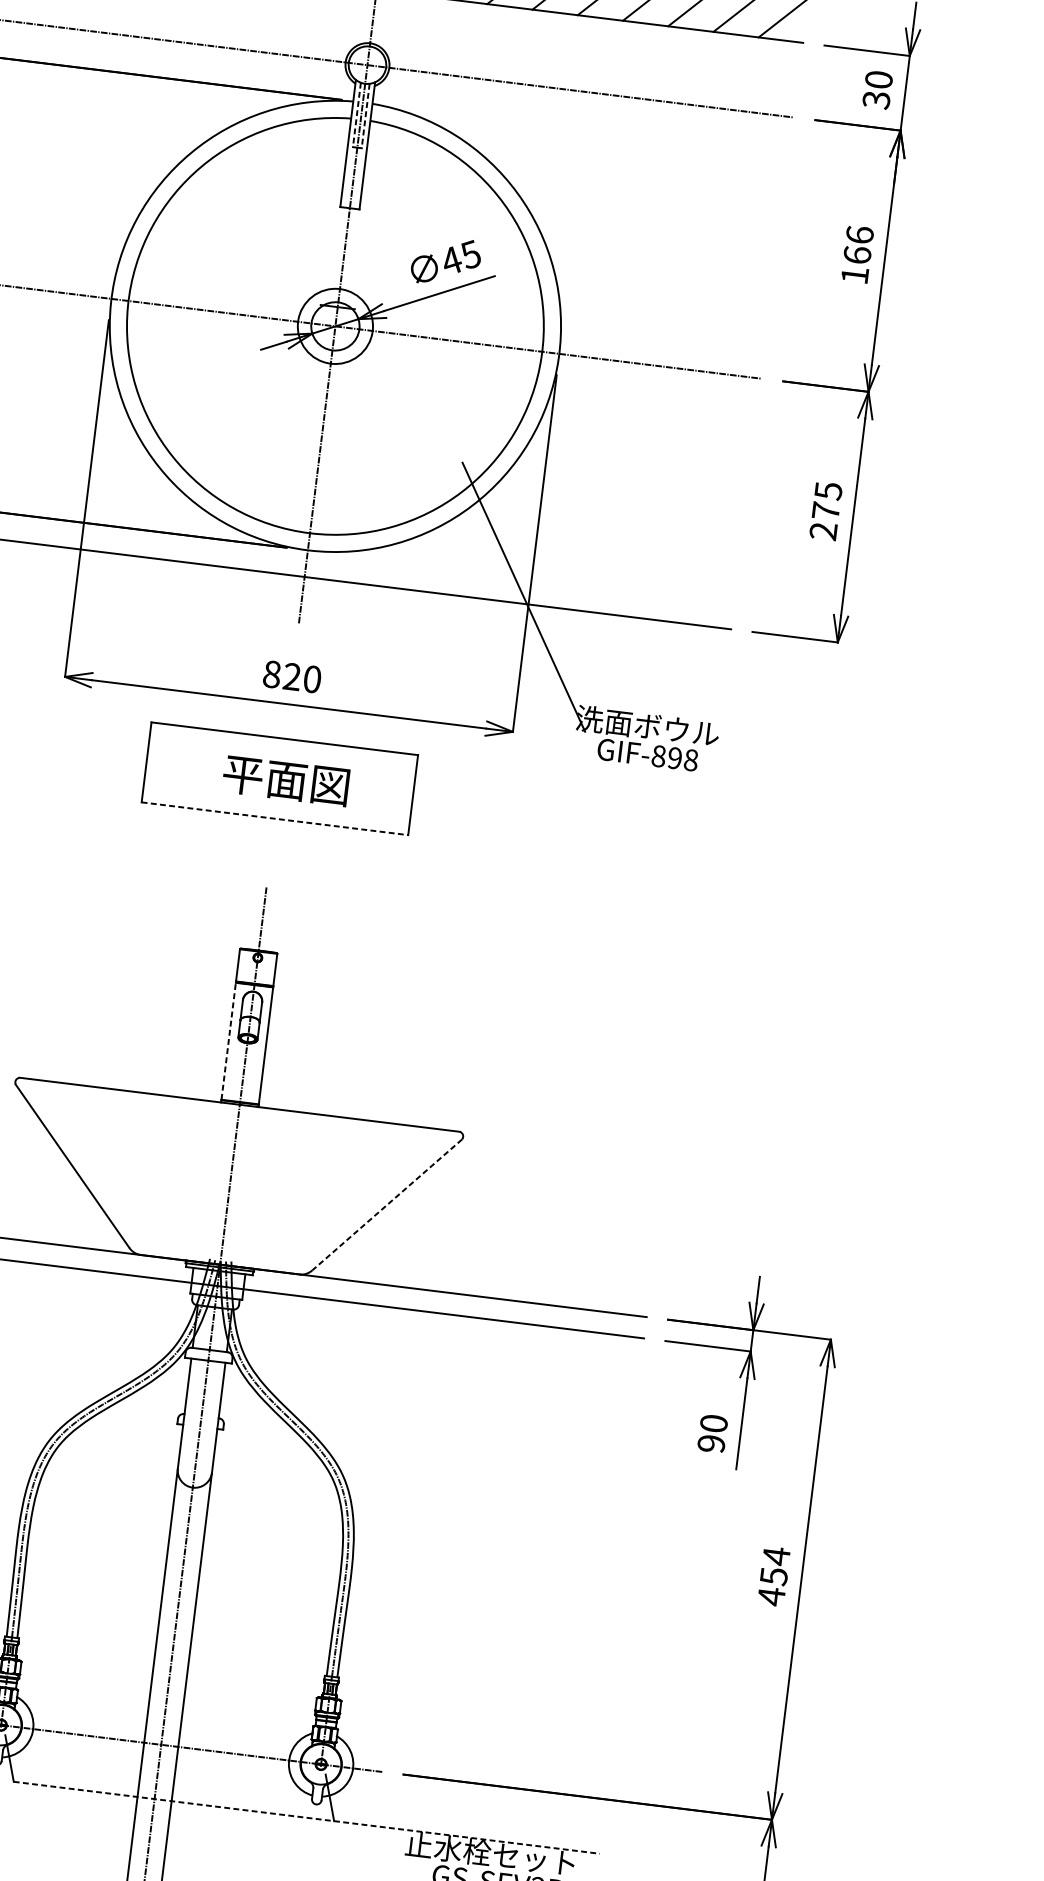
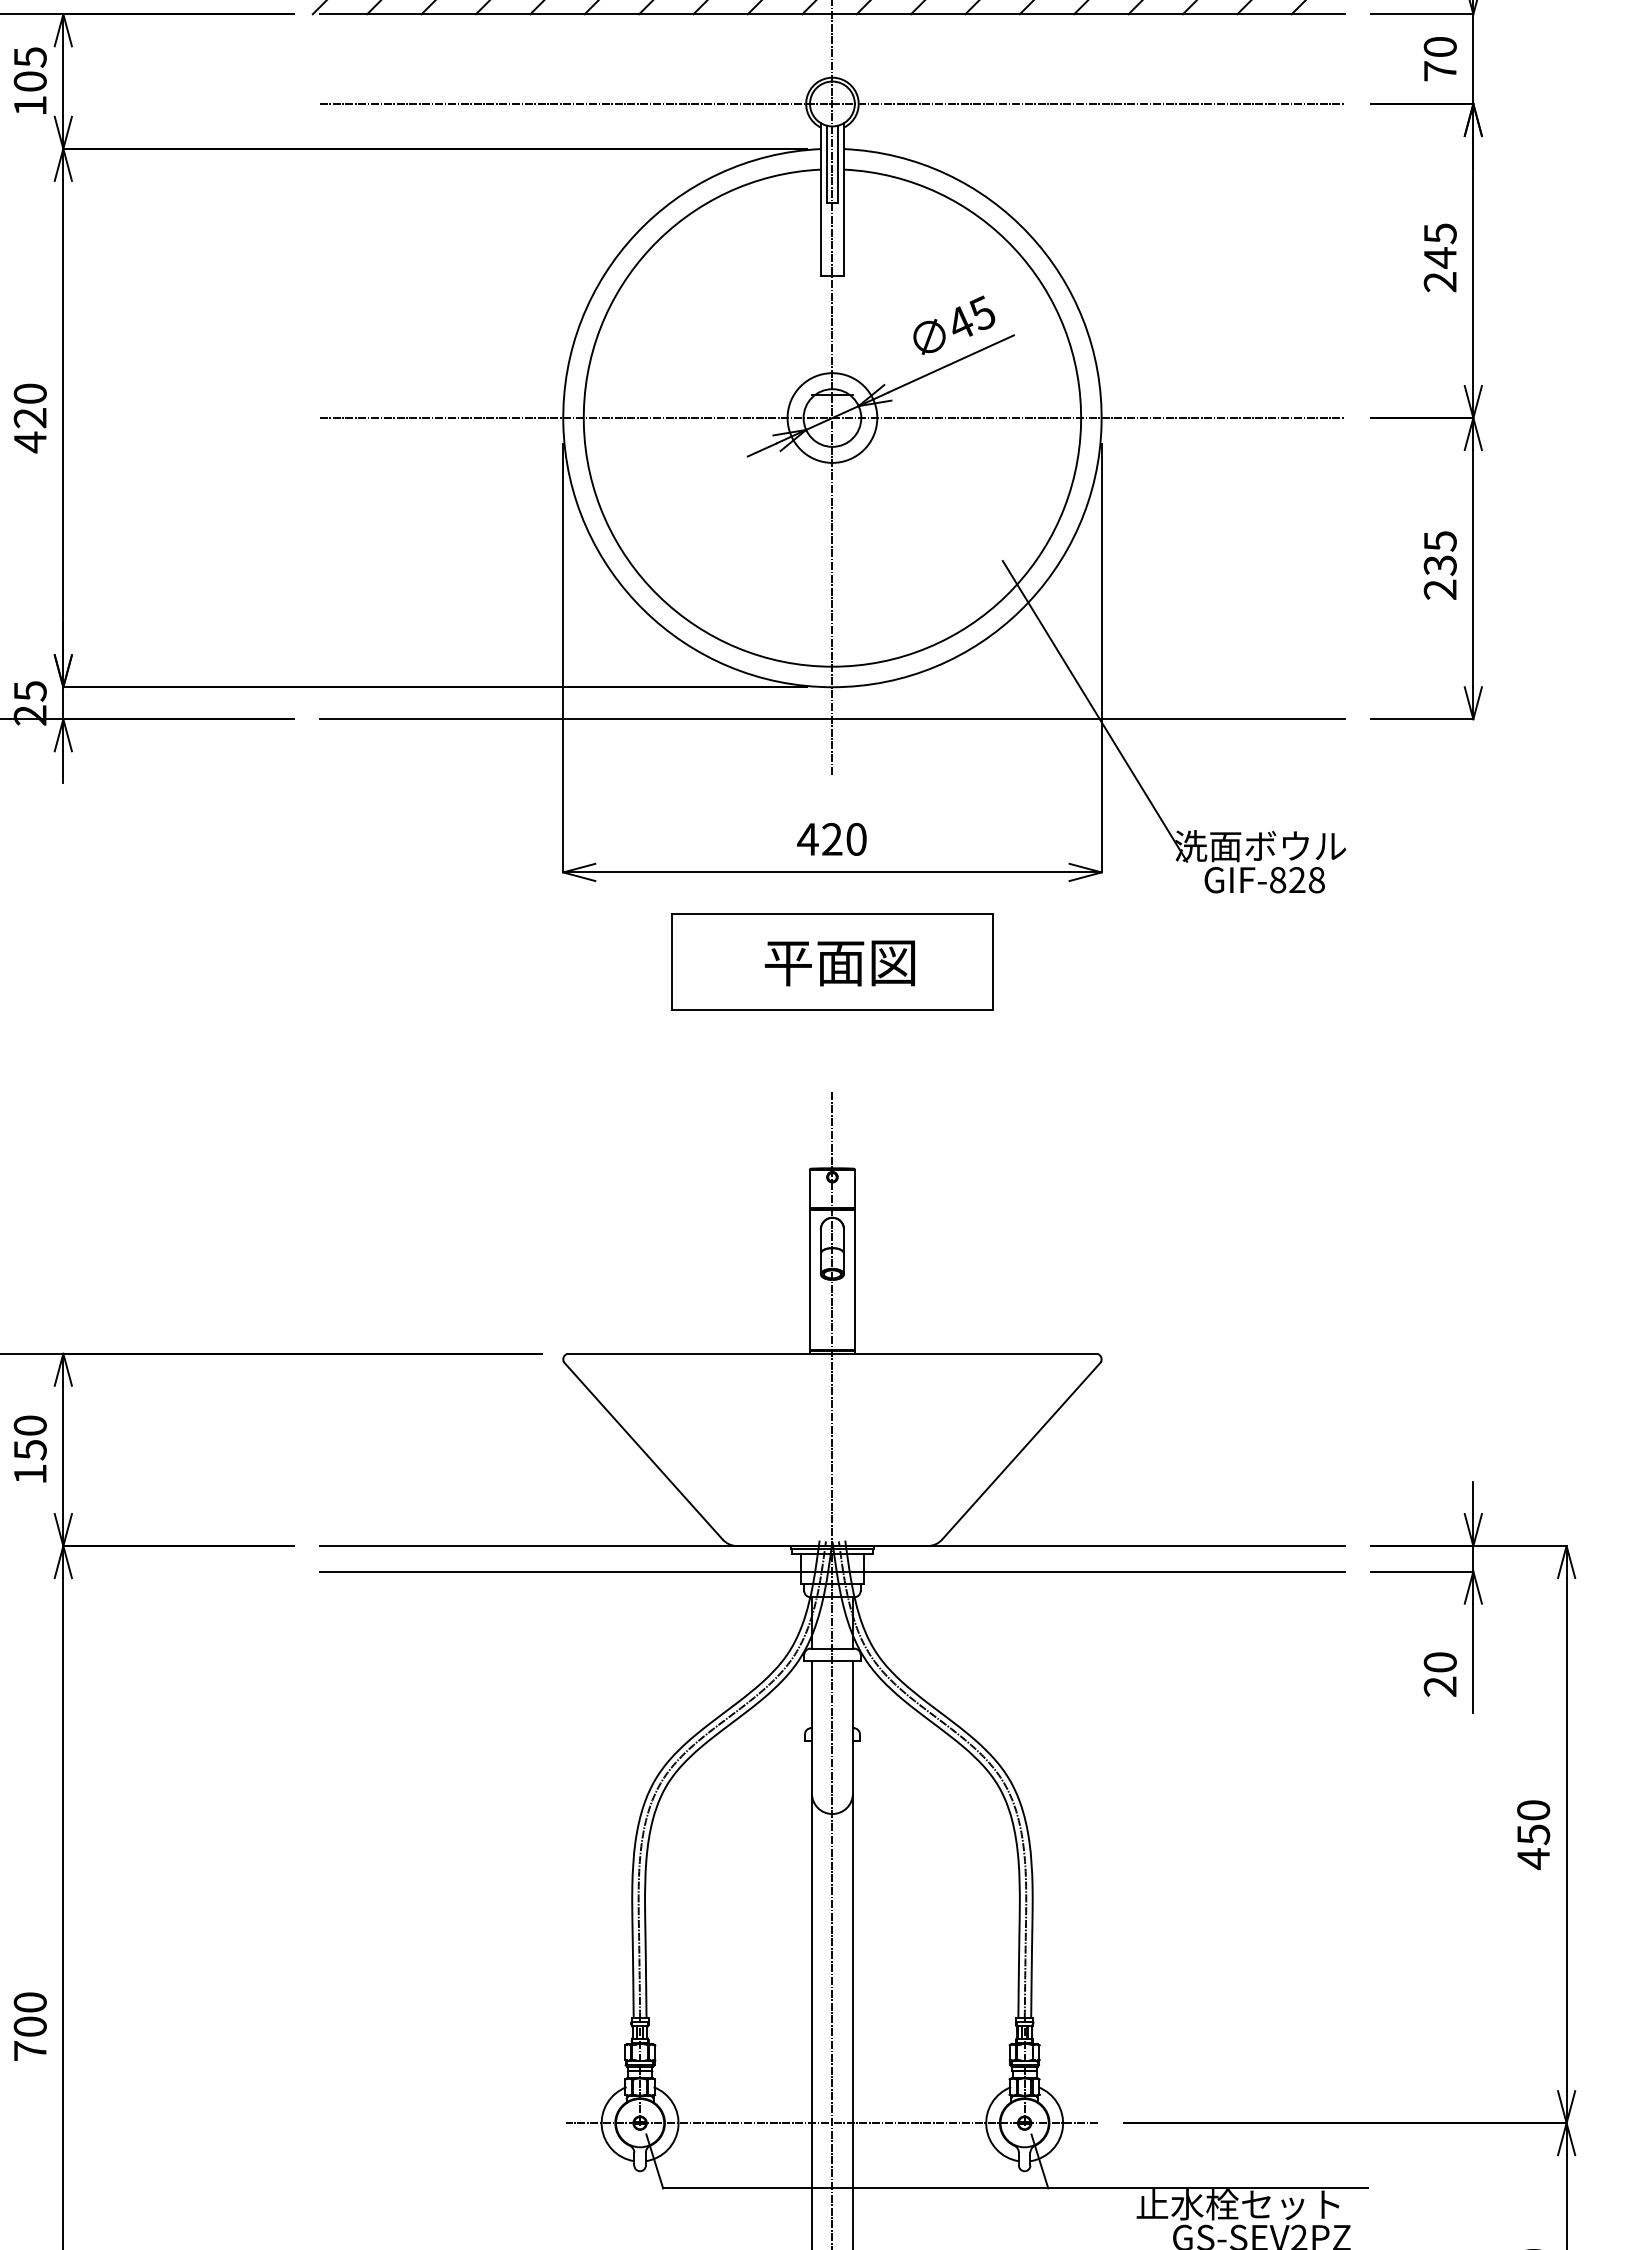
text: (875, 100) -> (1439, 71), 30 -> 70
line: (357, 114) -> (827, 164), dashed -> solid
line: (365, 116) -> (837, 164), dashed -> solid
text: (856, 254) -> (1439, 257), 166 -> 245
text: (825, 511) -> (1439, 565), 275 -> 235
text: (271, 674) -> (807, 839), 820 -> 420
text: (675, 758) -> (1297, 880), GIF-898 -> GIF-828
line: (275, 818) -> (832, 1009), dashed -> solid
line: (229, 1040) -> (810, 1279), dashed -> solid
line: (387, 1204) -> (1021, 1450), dashed -> solid
text: (711, 1443) -> (1440, 1686), 90 -> 20
text: (776, 1556) -> (1533, 1810), 454 -> 450
line: (306, 1817) -> (1015, 2188), dashed -> solid

